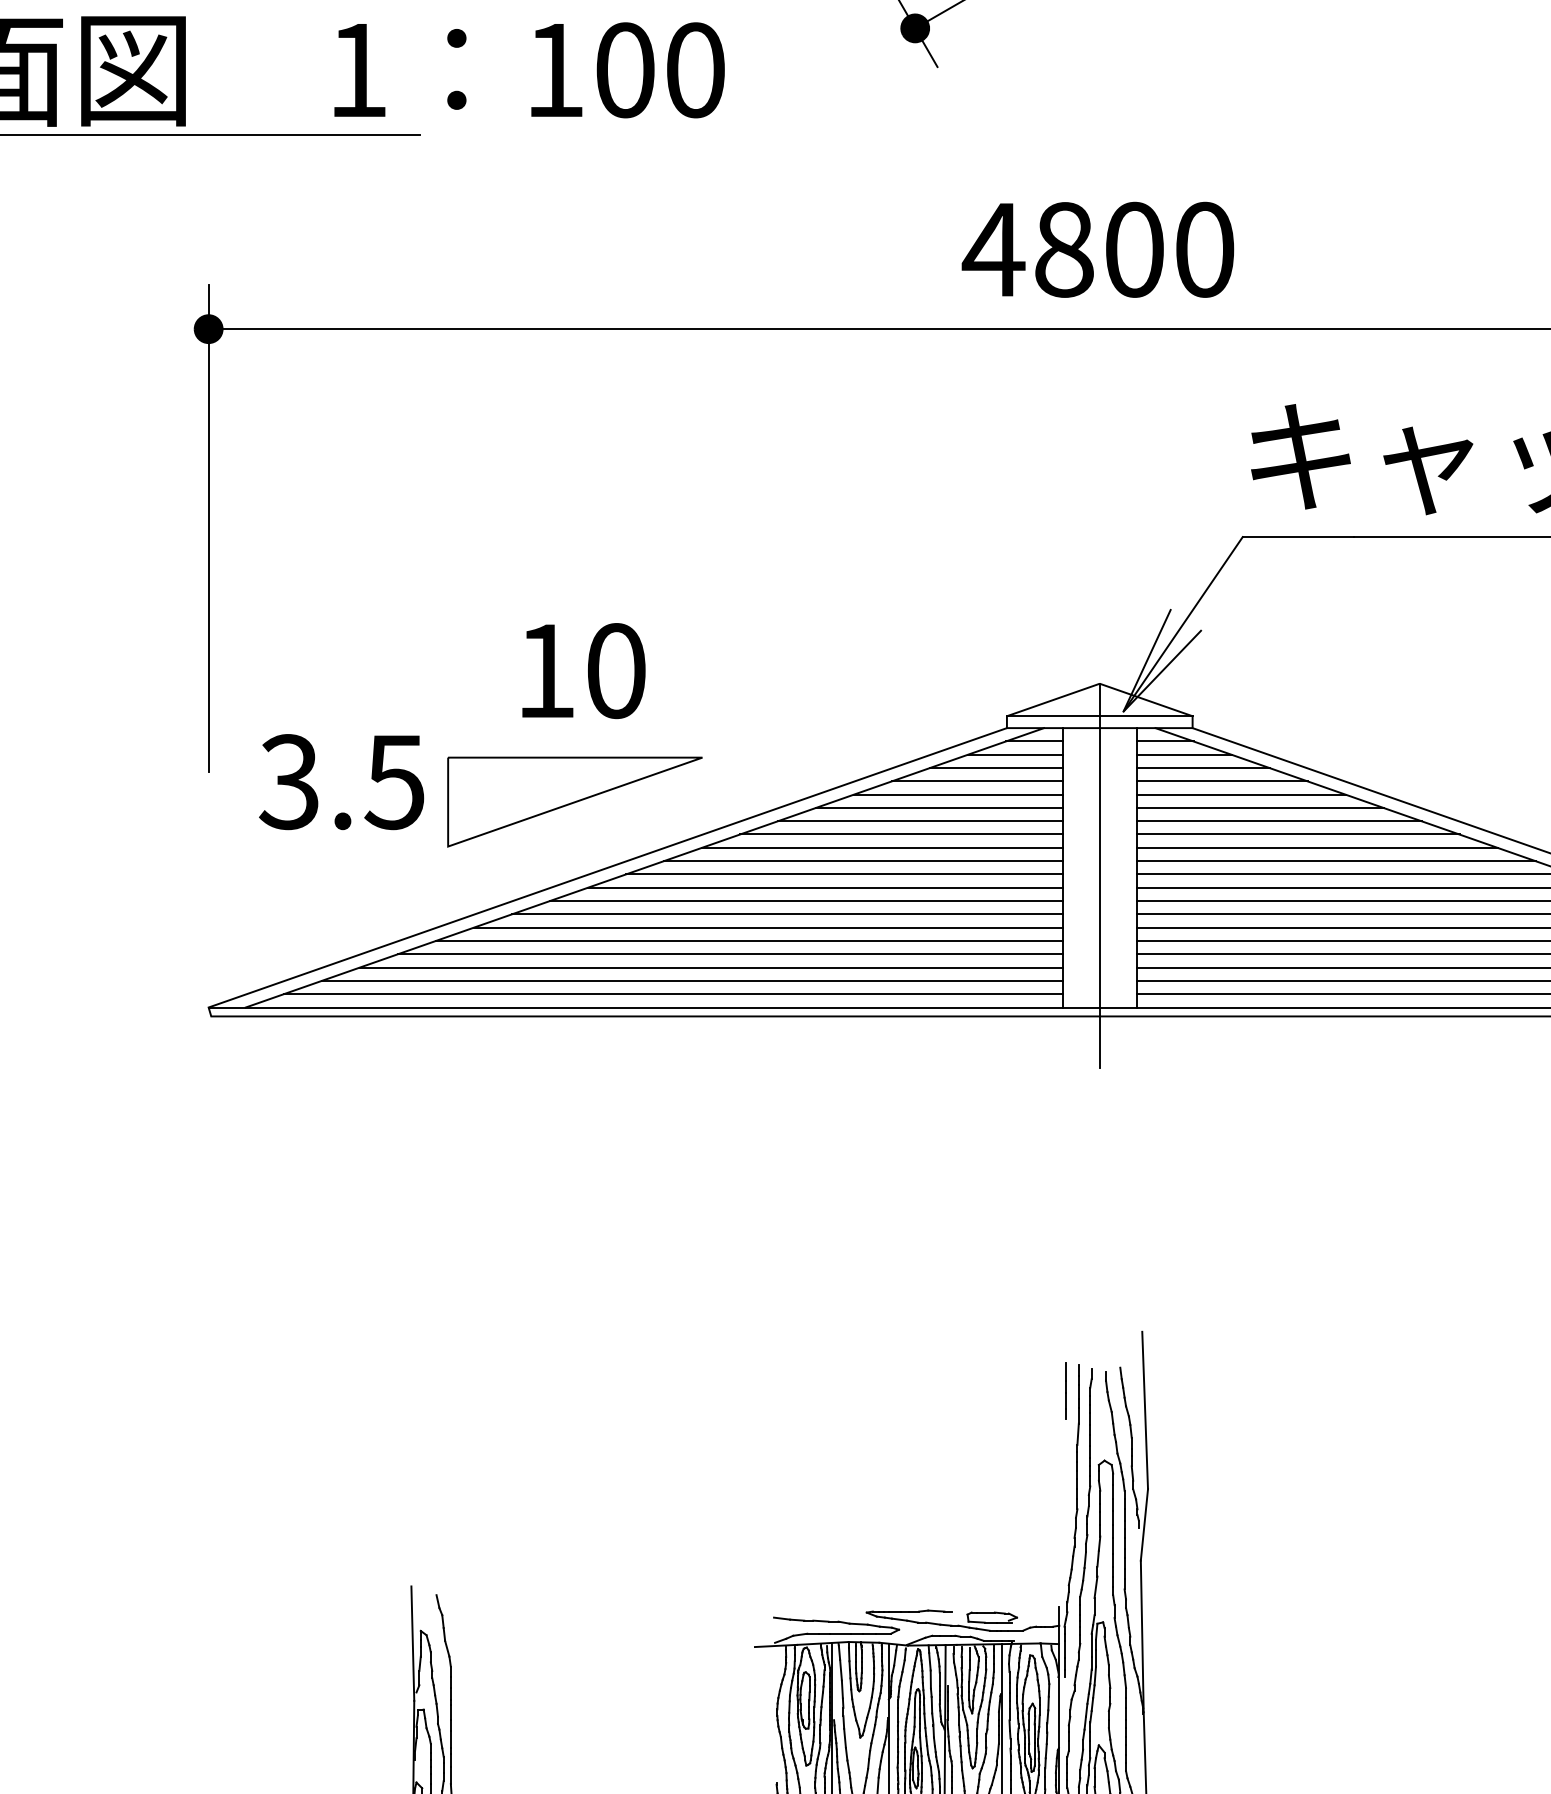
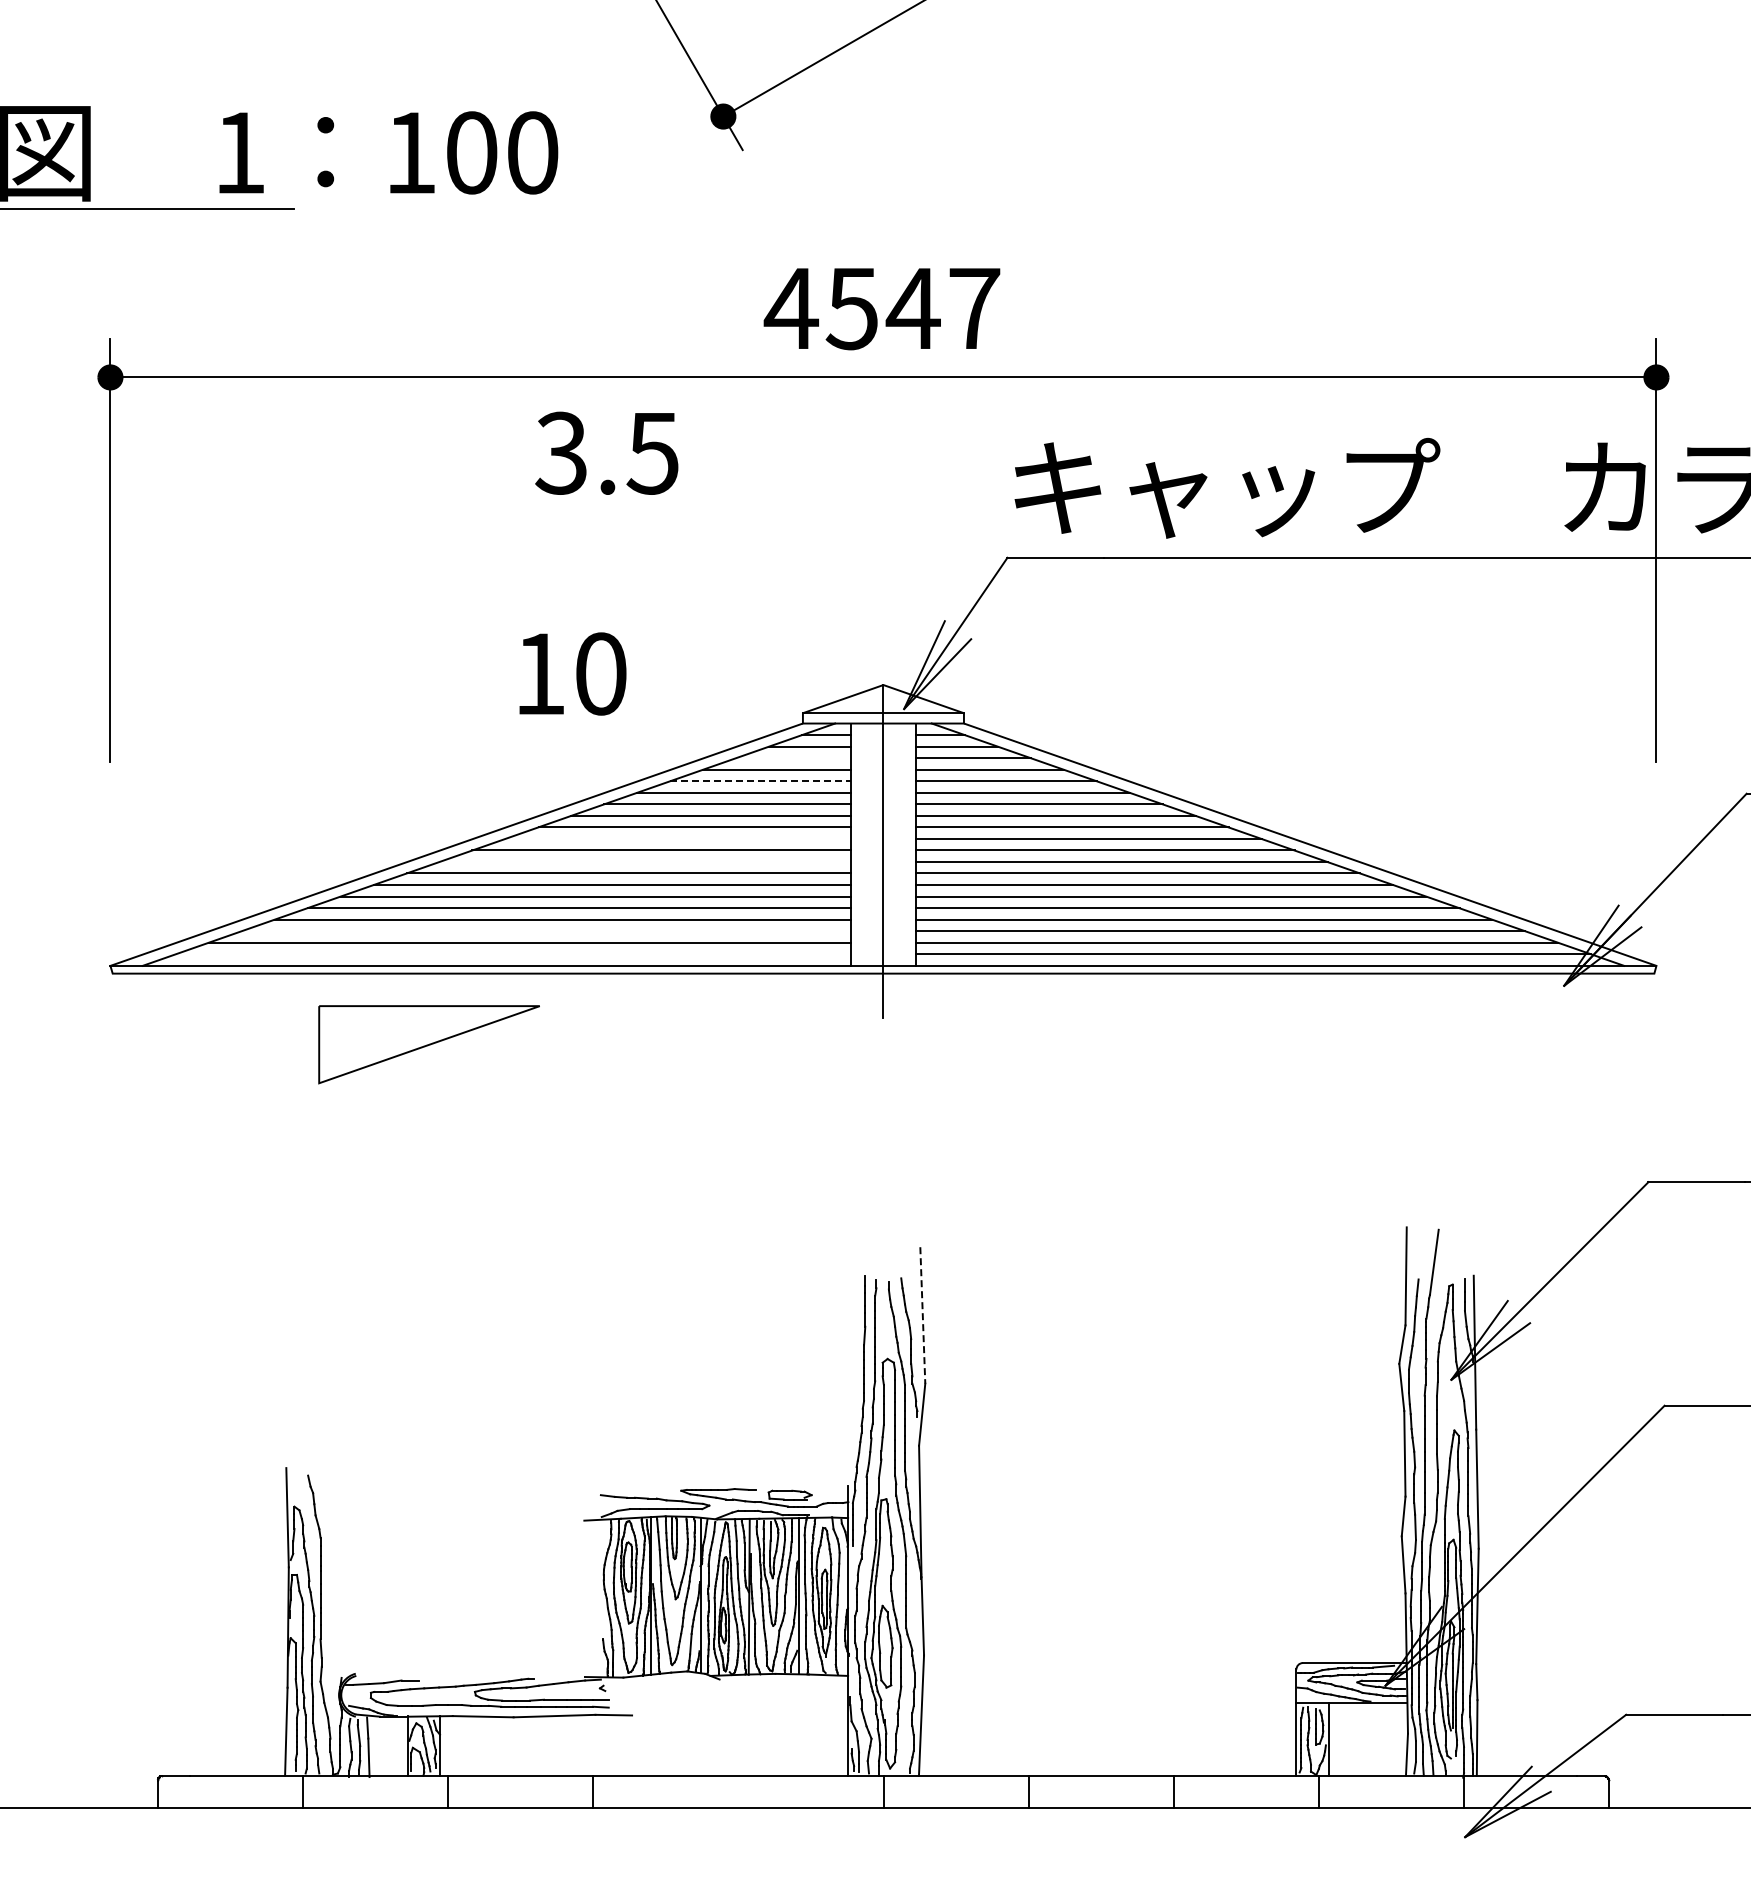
text: (1133, 249) -> (912, 308), 4800 -> 4547
text: (583, 670) -> (572, 673), moved
line: (996, 768) -> (793, 758), removed
text: (341, 781) -> (606, 452), moved
line: (959, 794) -> (761, 781), solid -> dashed
part: (574, 801) -> (428, 1044), moved
line: (863, 860) -> (678, 838), removed
line: (825, 888) -> (645, 862), removed
line: (711, 967) -> (546, 931), removed
line: (673, 994) -> (513, 954), removed
line: (1065, 1390) -> (853, 1298), removed
line: (1144, 1410) -> (922, 1315), solid -> dashed

